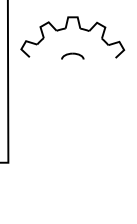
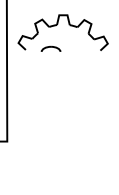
part: (72, 55) -> (50, 48), moved

